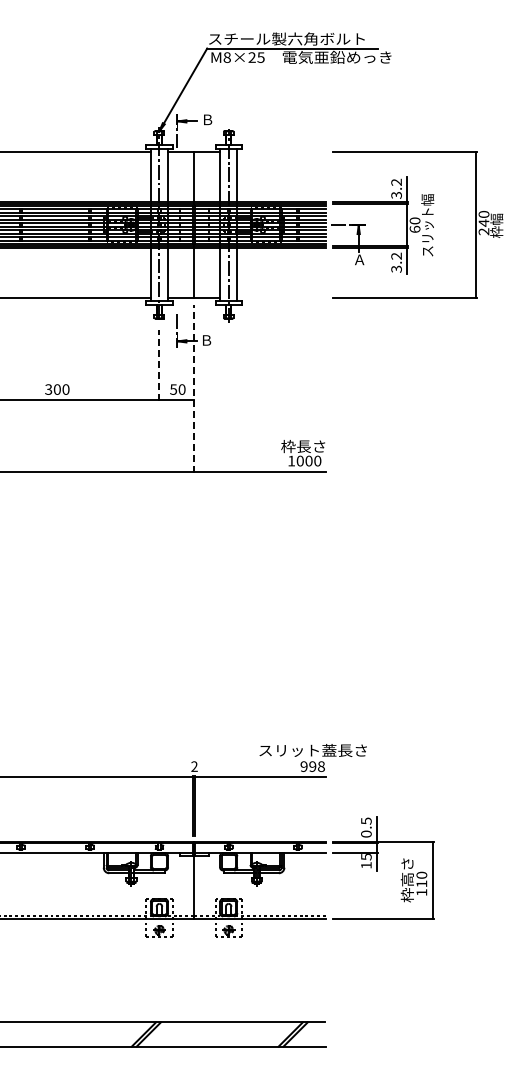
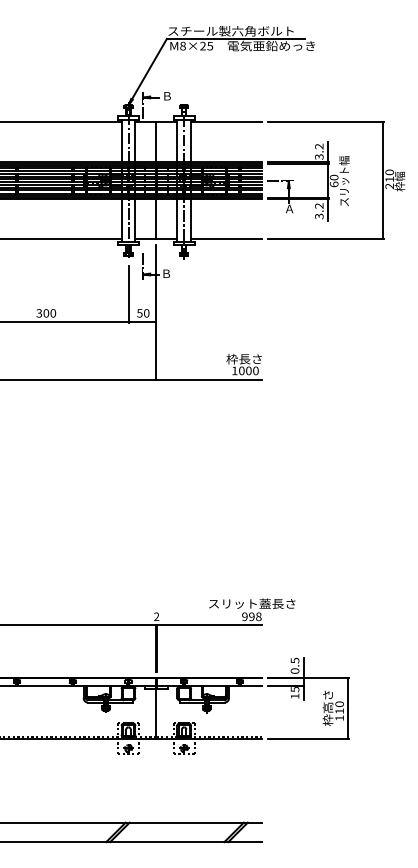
line: (281, 152) -> (226, 122), added
text: (483, 222) -> (389, 178), 240 -> 210
line: (281, 297) -> (226, 239), added
line: (159, 365) -> (128, 293), dashed -> solid
line: (194, 388) -> (156, 312), dashed -> solid

